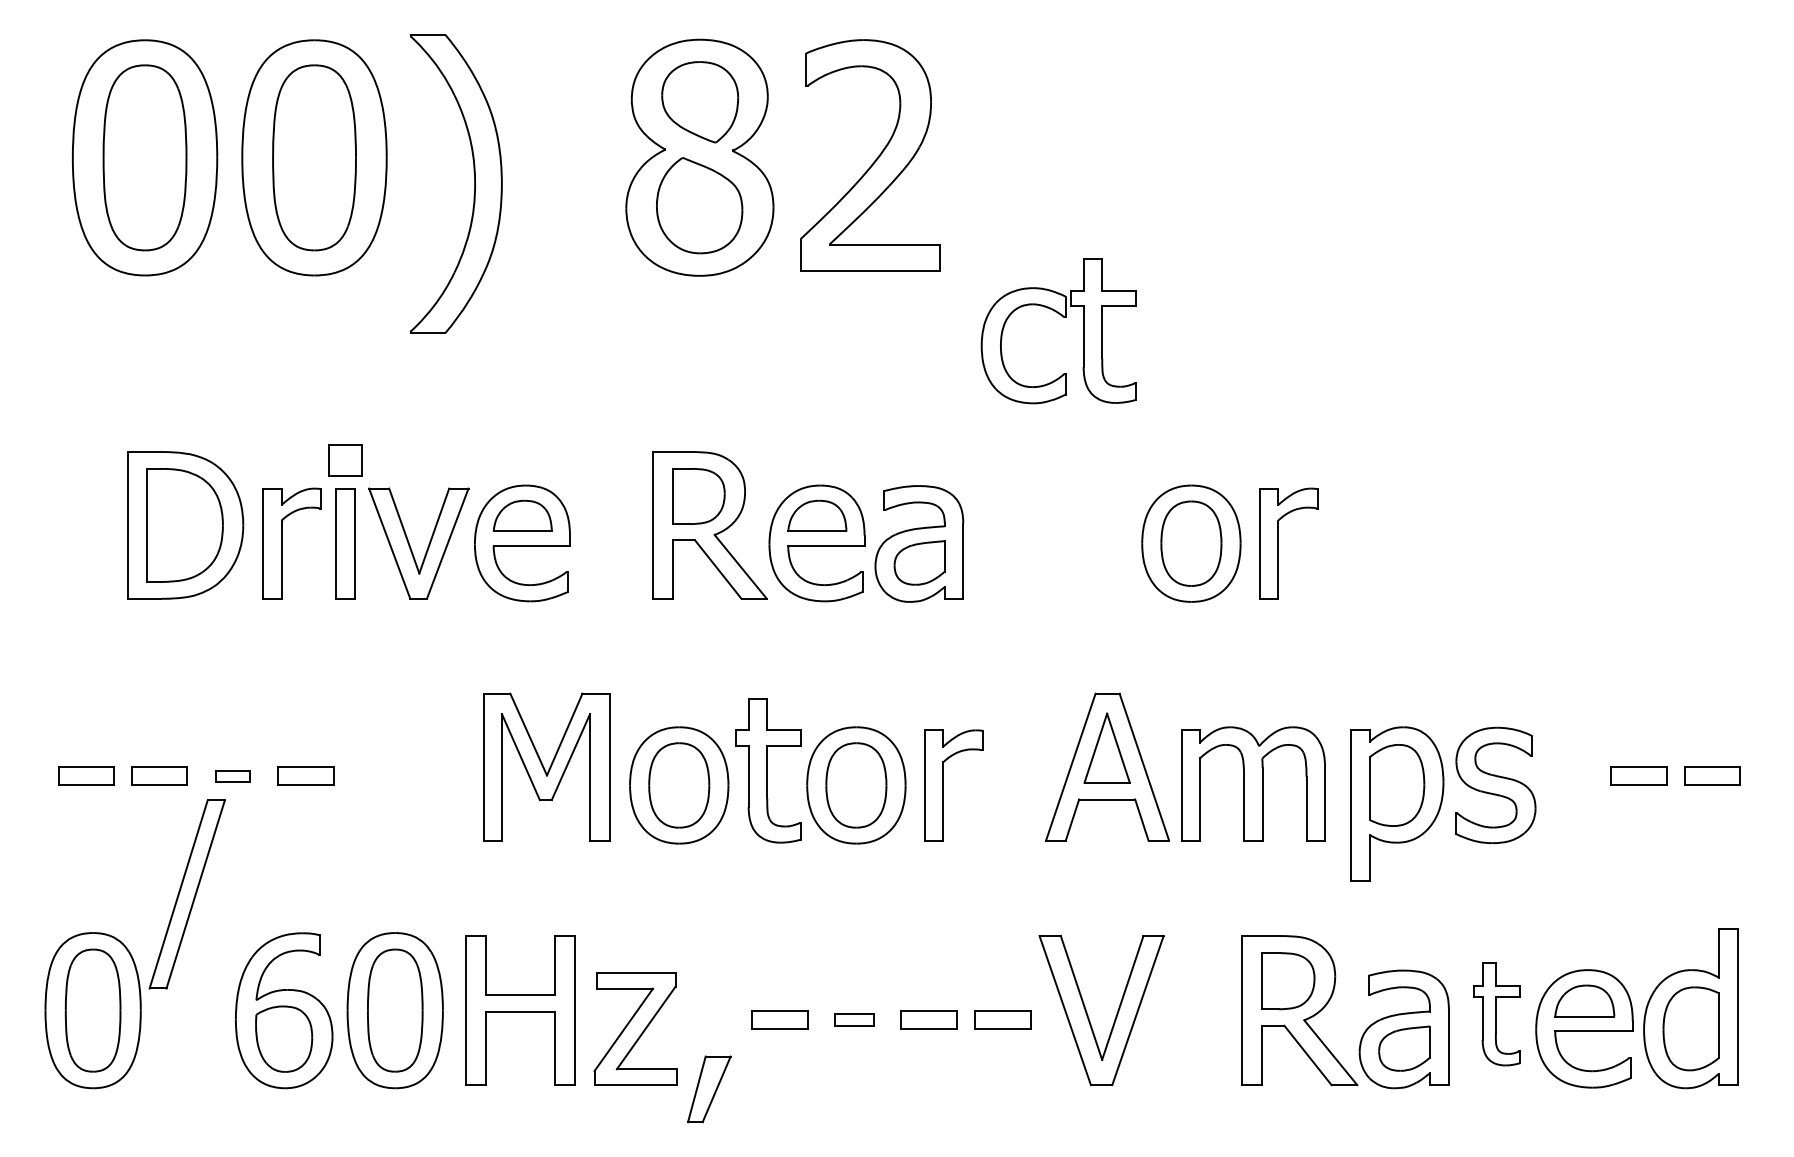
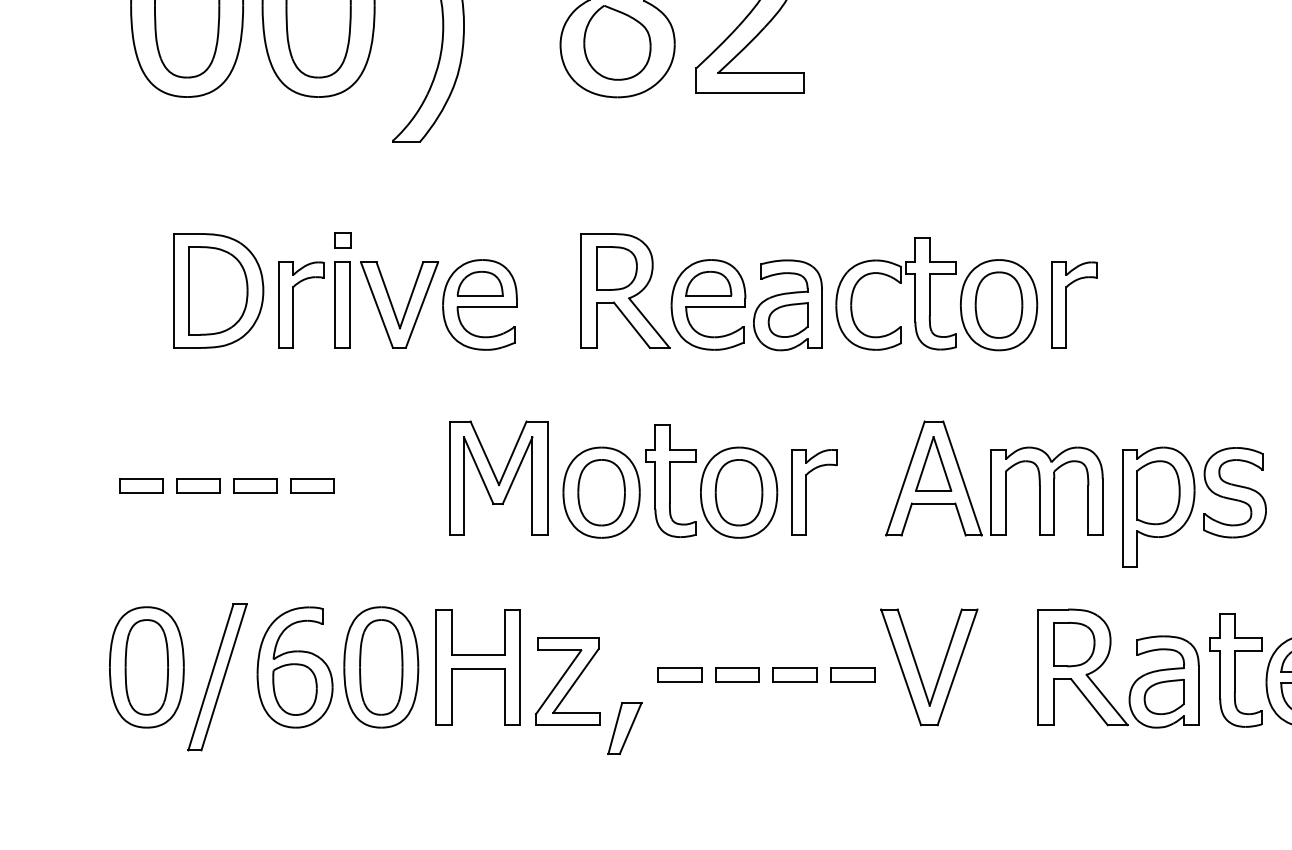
part: (1062, 317) -> (898, 283), moved
part: (345, 460) -> (342, 240), size x0.62
part: (232, 775) -> (255, 485), size x1.67
part: (186, 894) -> (216, 677), moved
part: (1496, 1014) -> (1235, 670), size x1.43
part: (854, 1019) -> (737, 674), size x1.43

